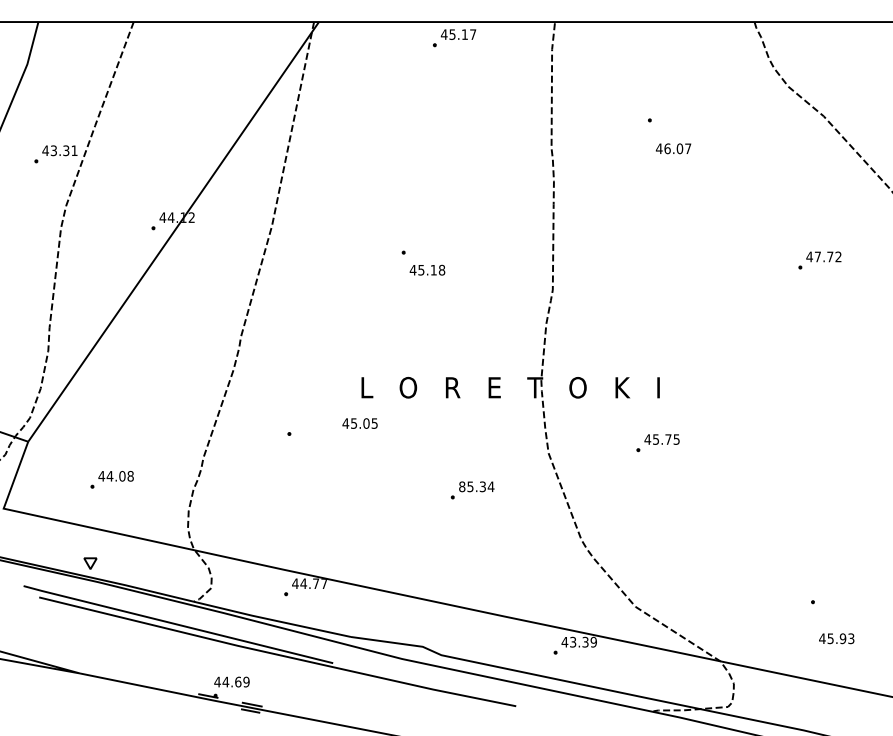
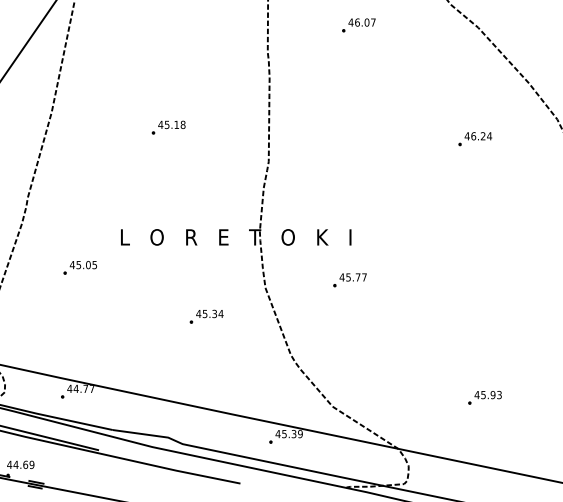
text: (673, 148) -> (362, 22), moved
text: (827, 256) -> (481, 135), 47.72 -> 46.24
text: (427, 269) -> (171, 124), moved
text: (359, 423) -> (83, 265), moved
text: (676, 439) -> (364, 277), 45.75 -> 45.77
text: (461, 486) -> (198, 313), 85.34 -> 45.34
text: (836, 638) -> (488, 394), moved
text: (573, 641) -> (284, 433), 43.39 -> 45.39

